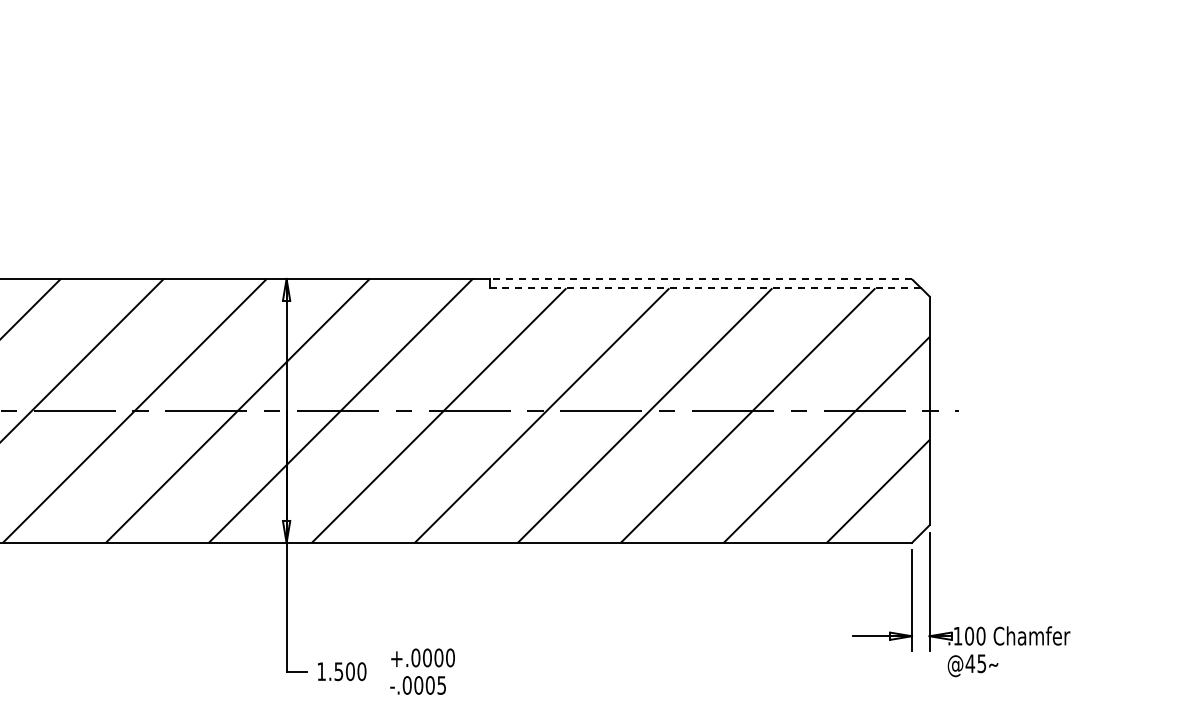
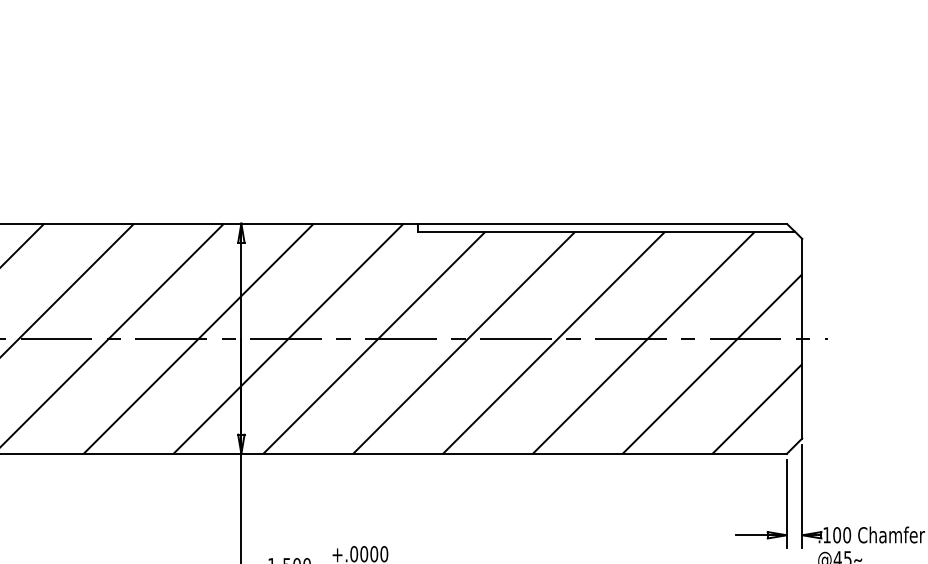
line: (700, 279) -> (602, 224), dashed -> solid
line: (705, 288) -> (606, 231), dashed -> solid

